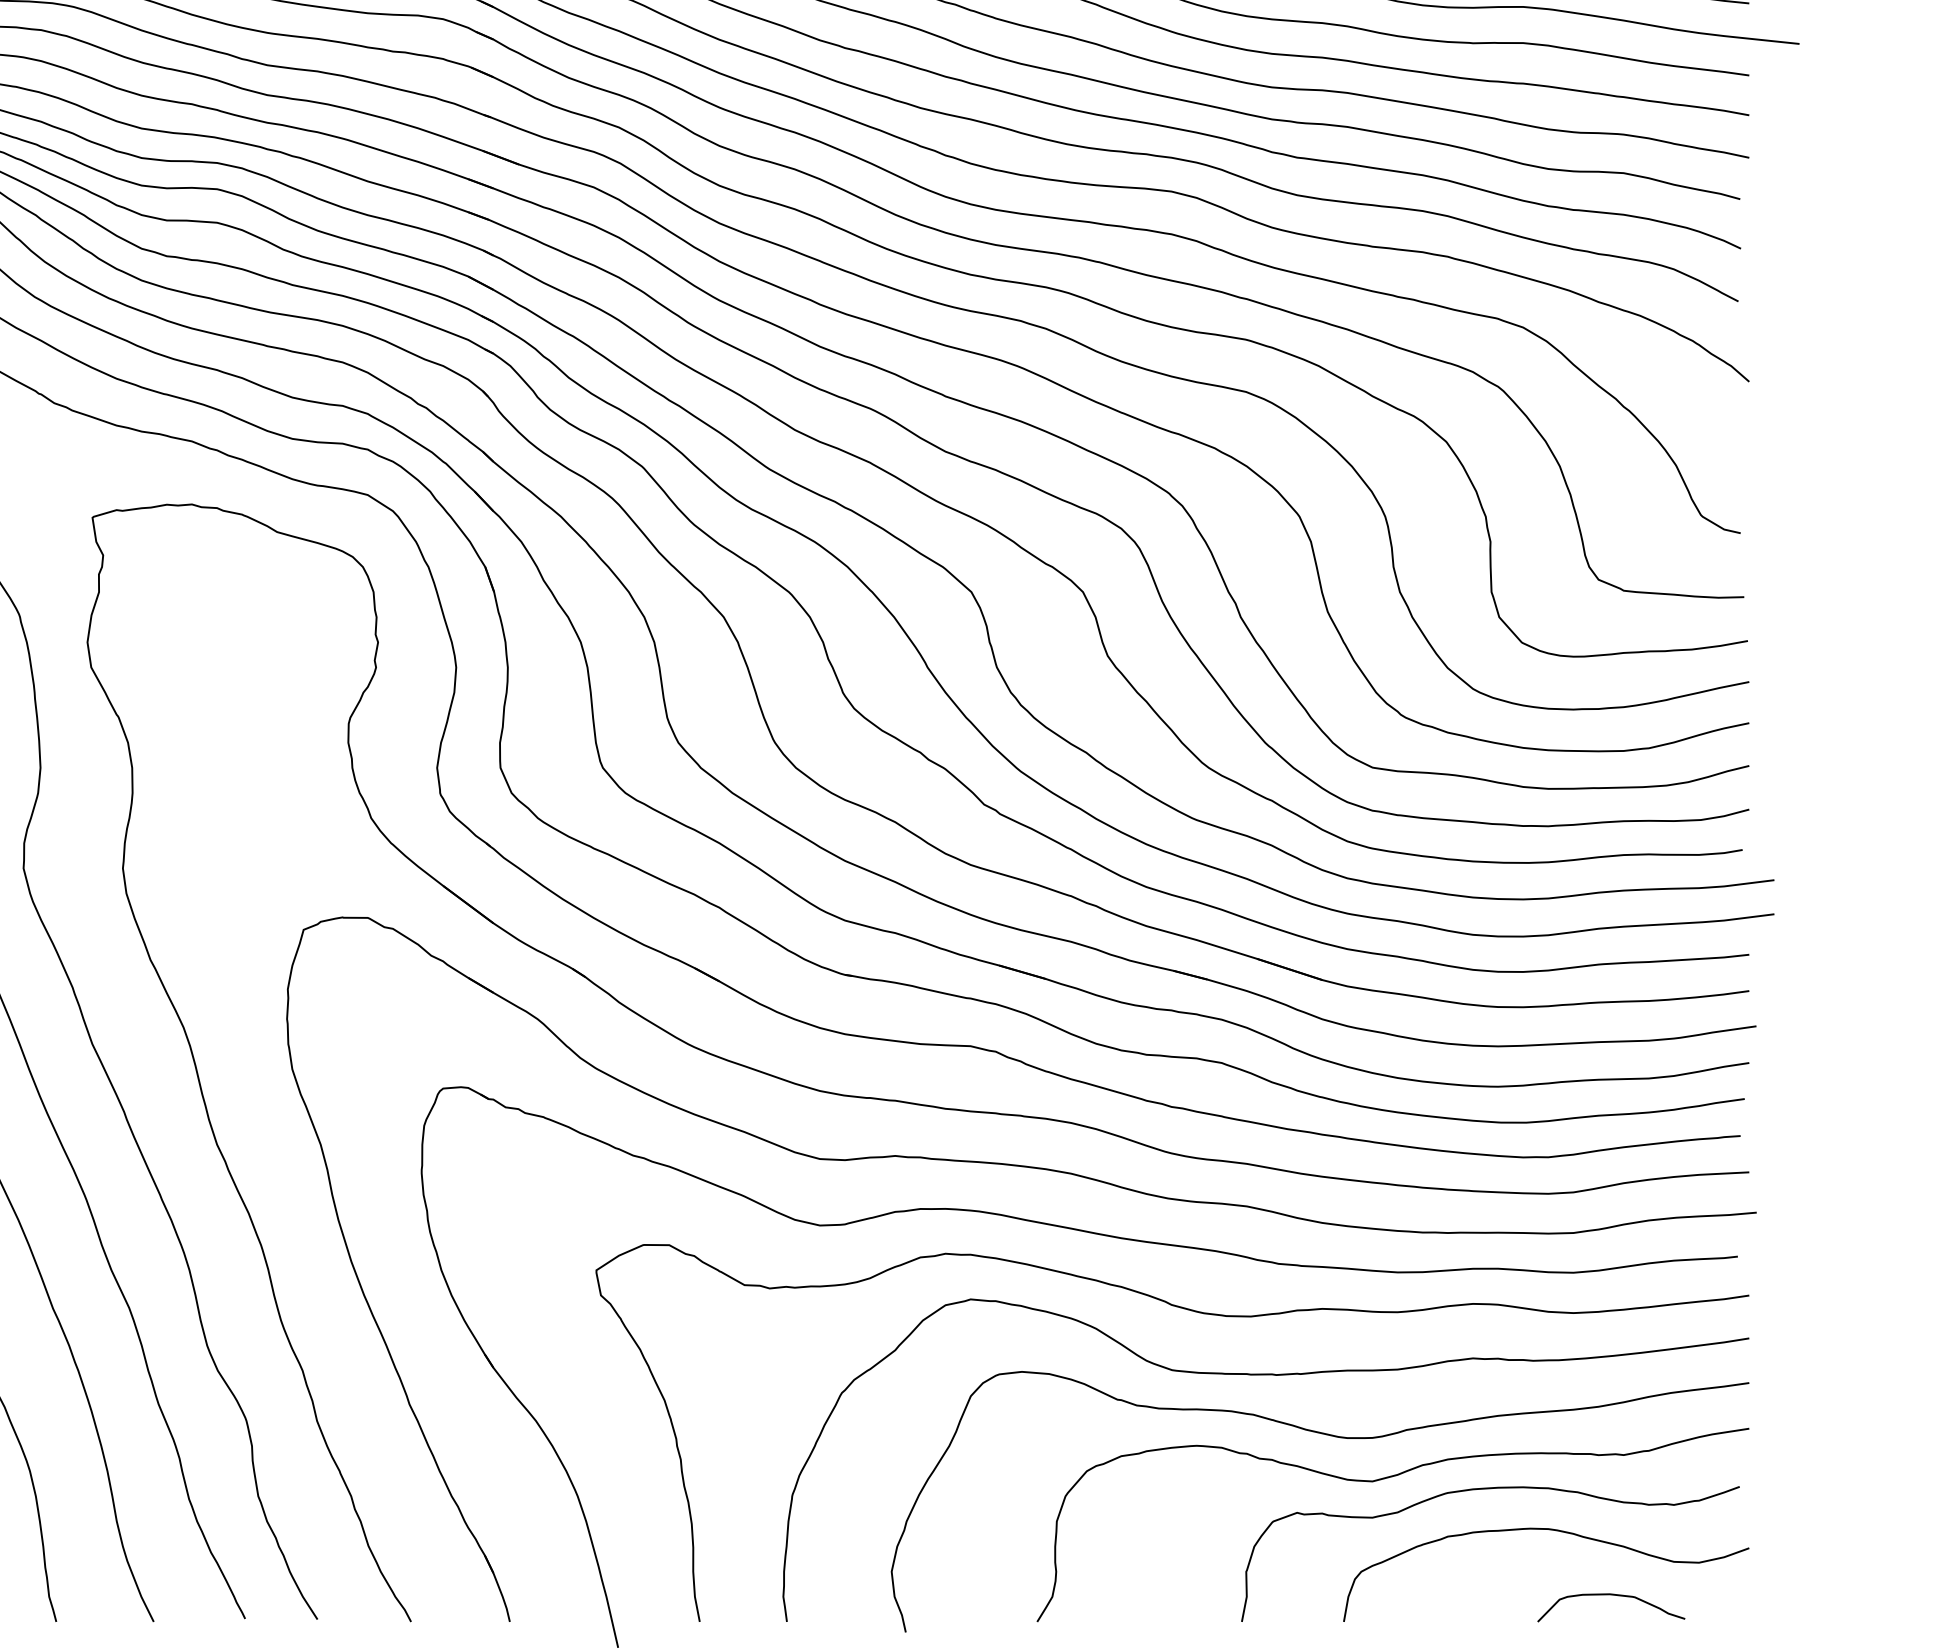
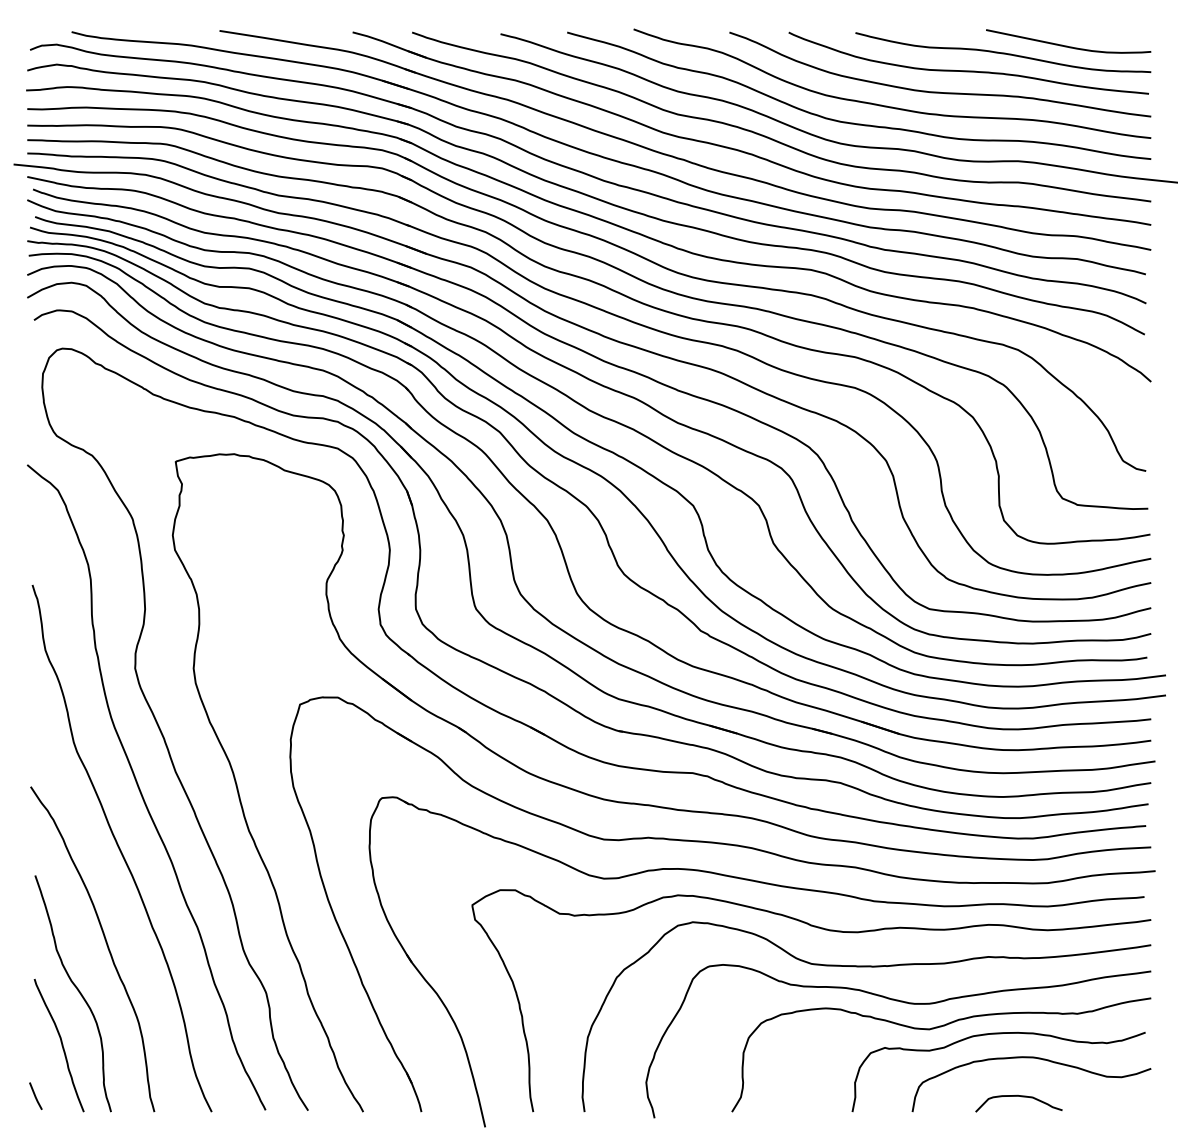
curve: (1615, 1597) -> (1021, 1097), moved

